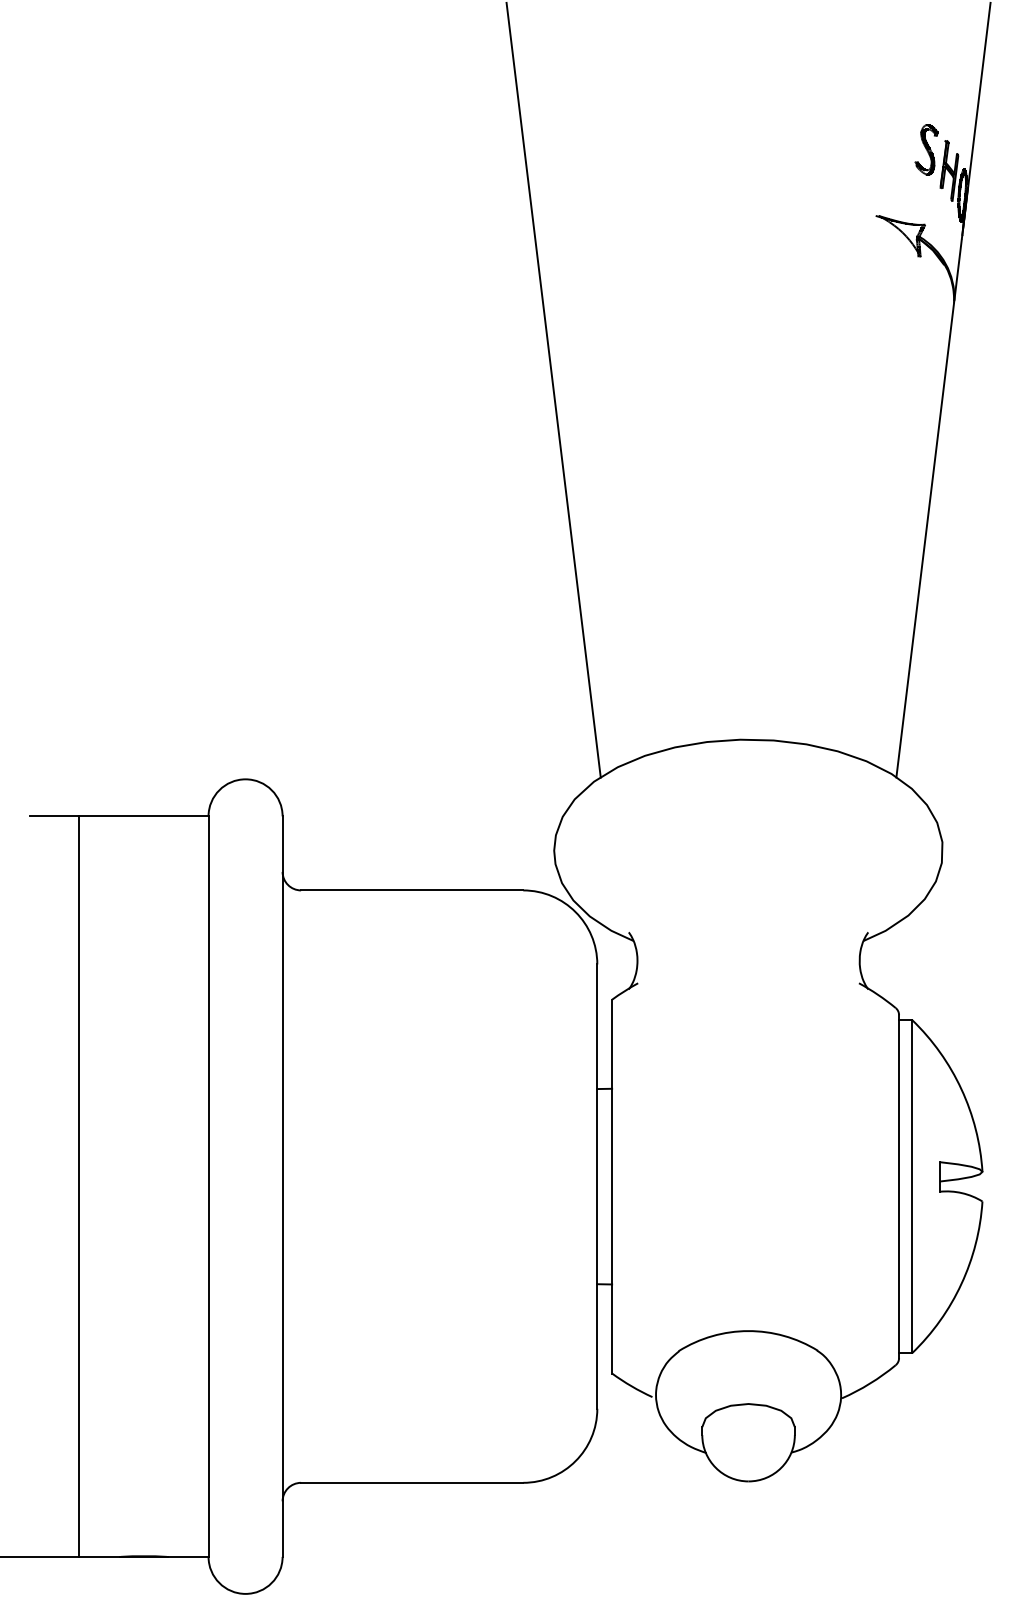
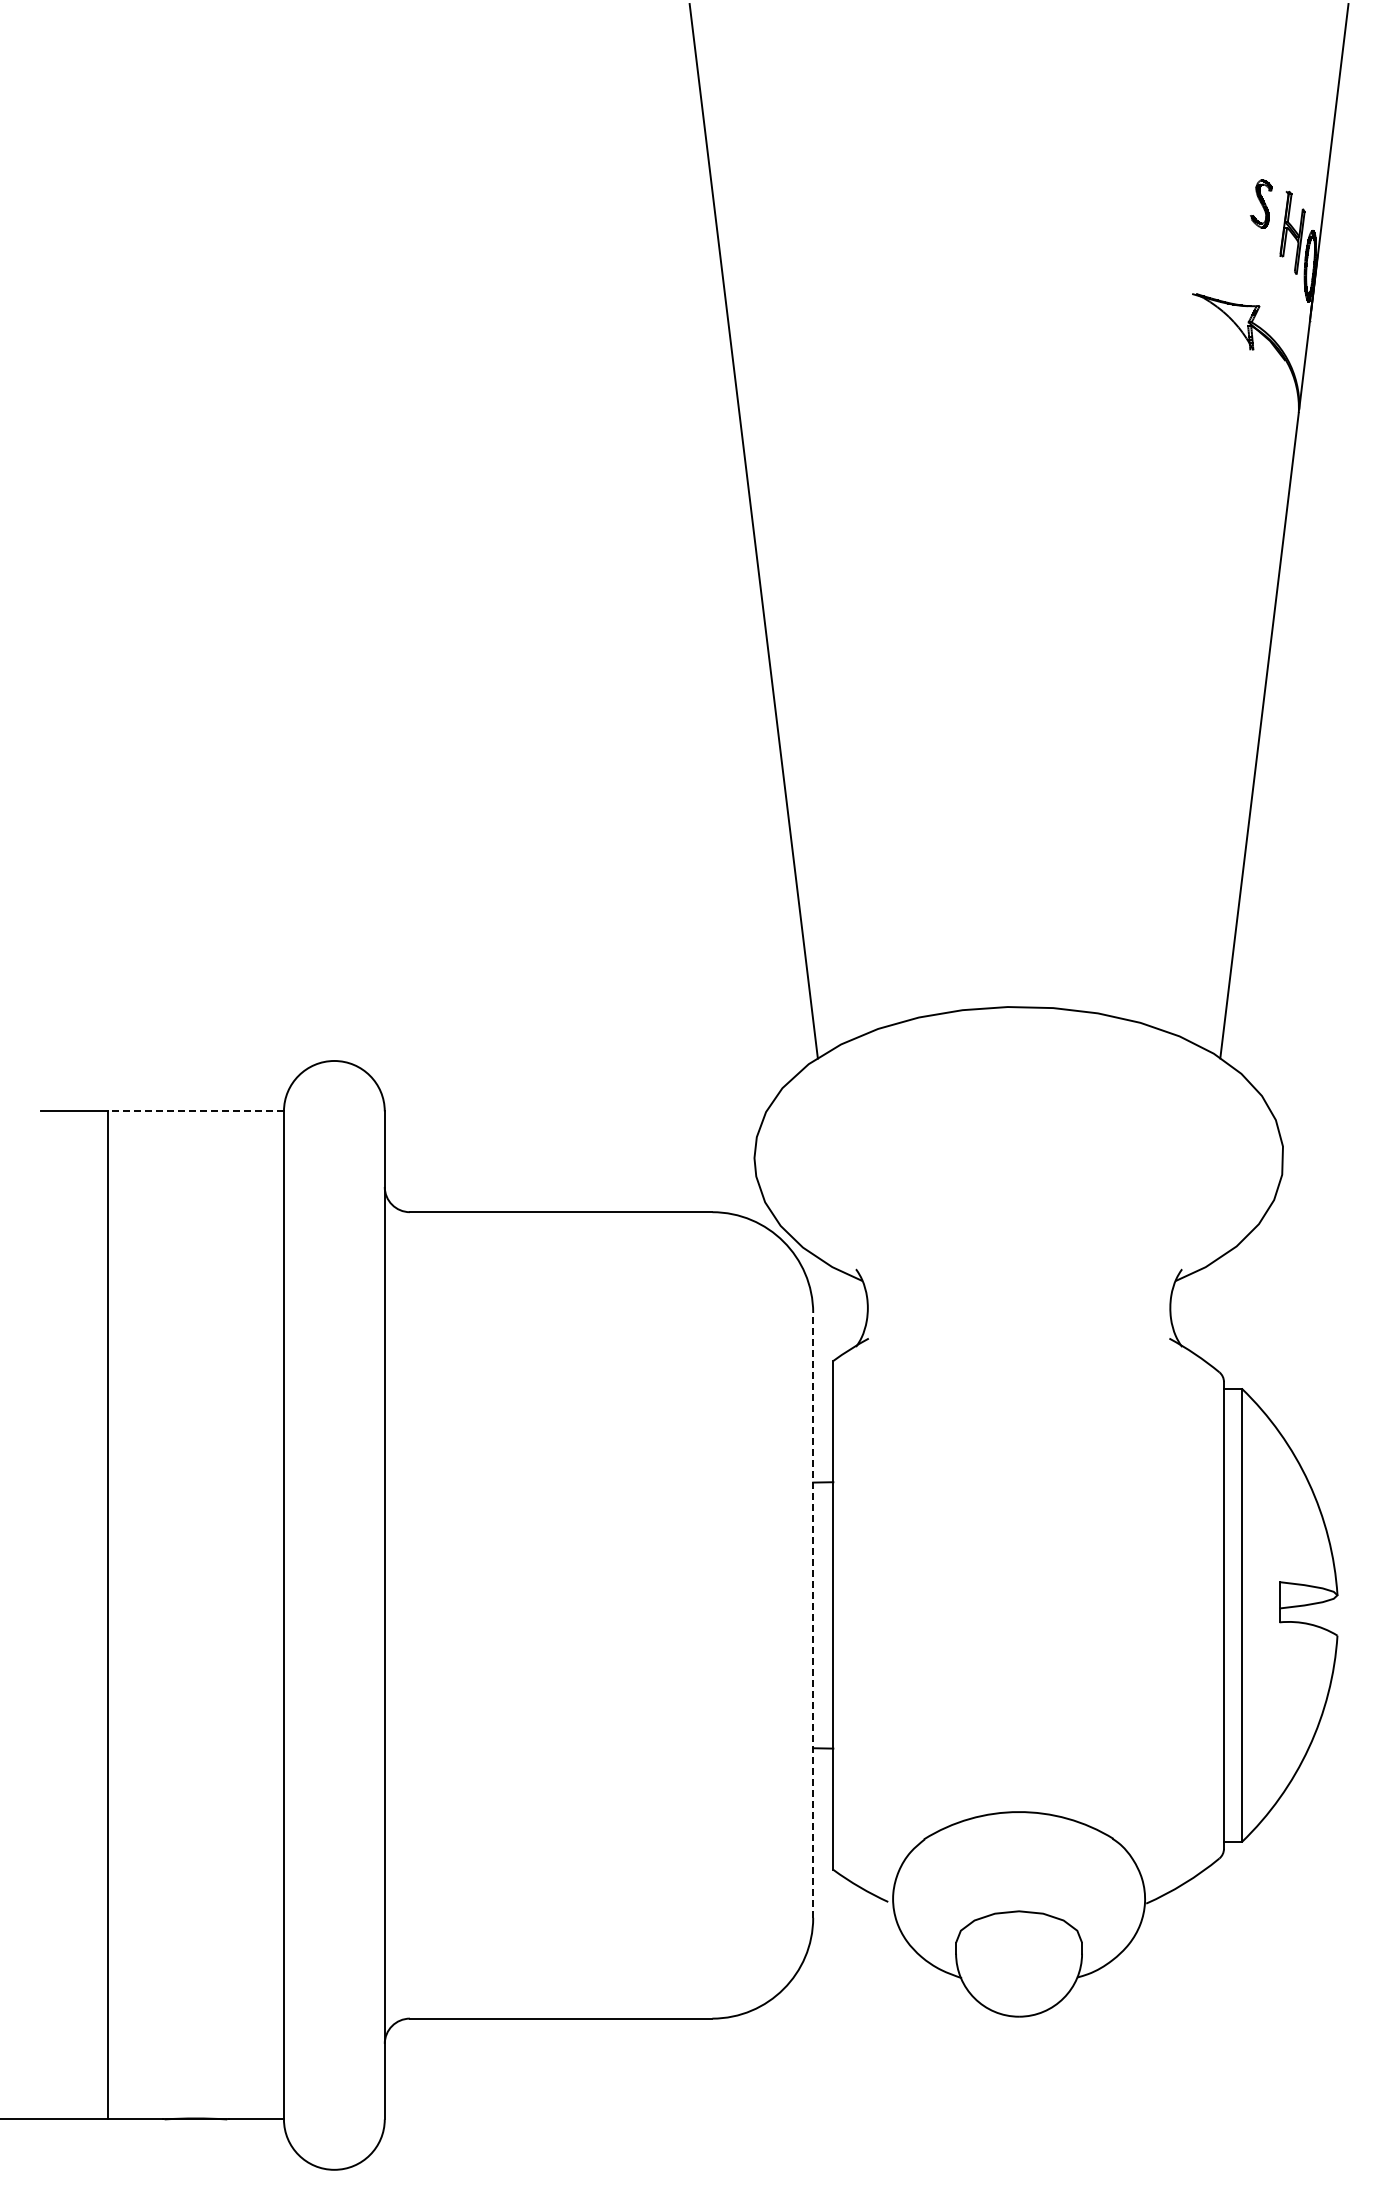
part: (926, 149) -> (1261, 203), size x0.7
line: (143, 816) -> (195, 1111), solid -> dashed
line: (597, 1185) -> (813, 1614), solid -> dashed

